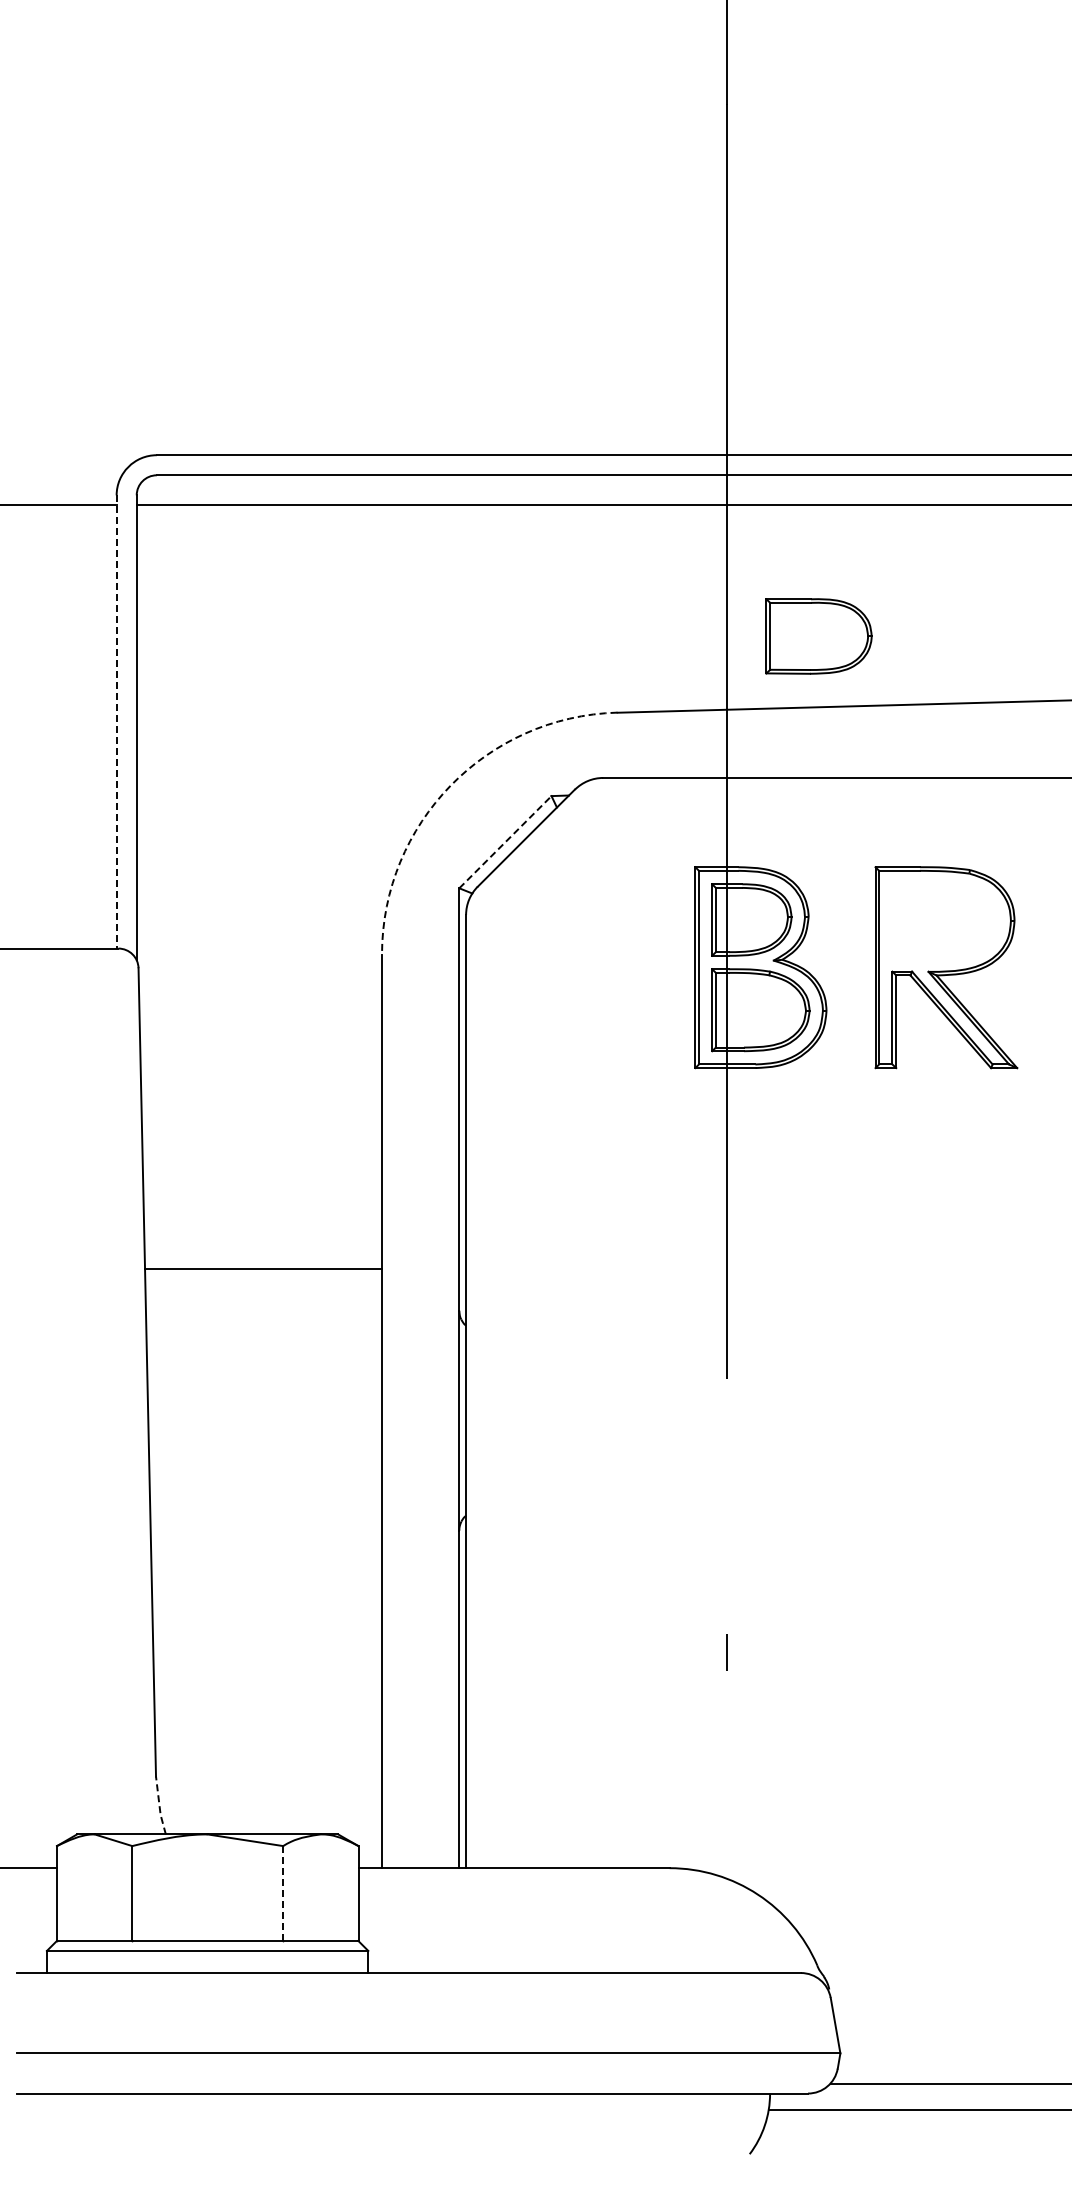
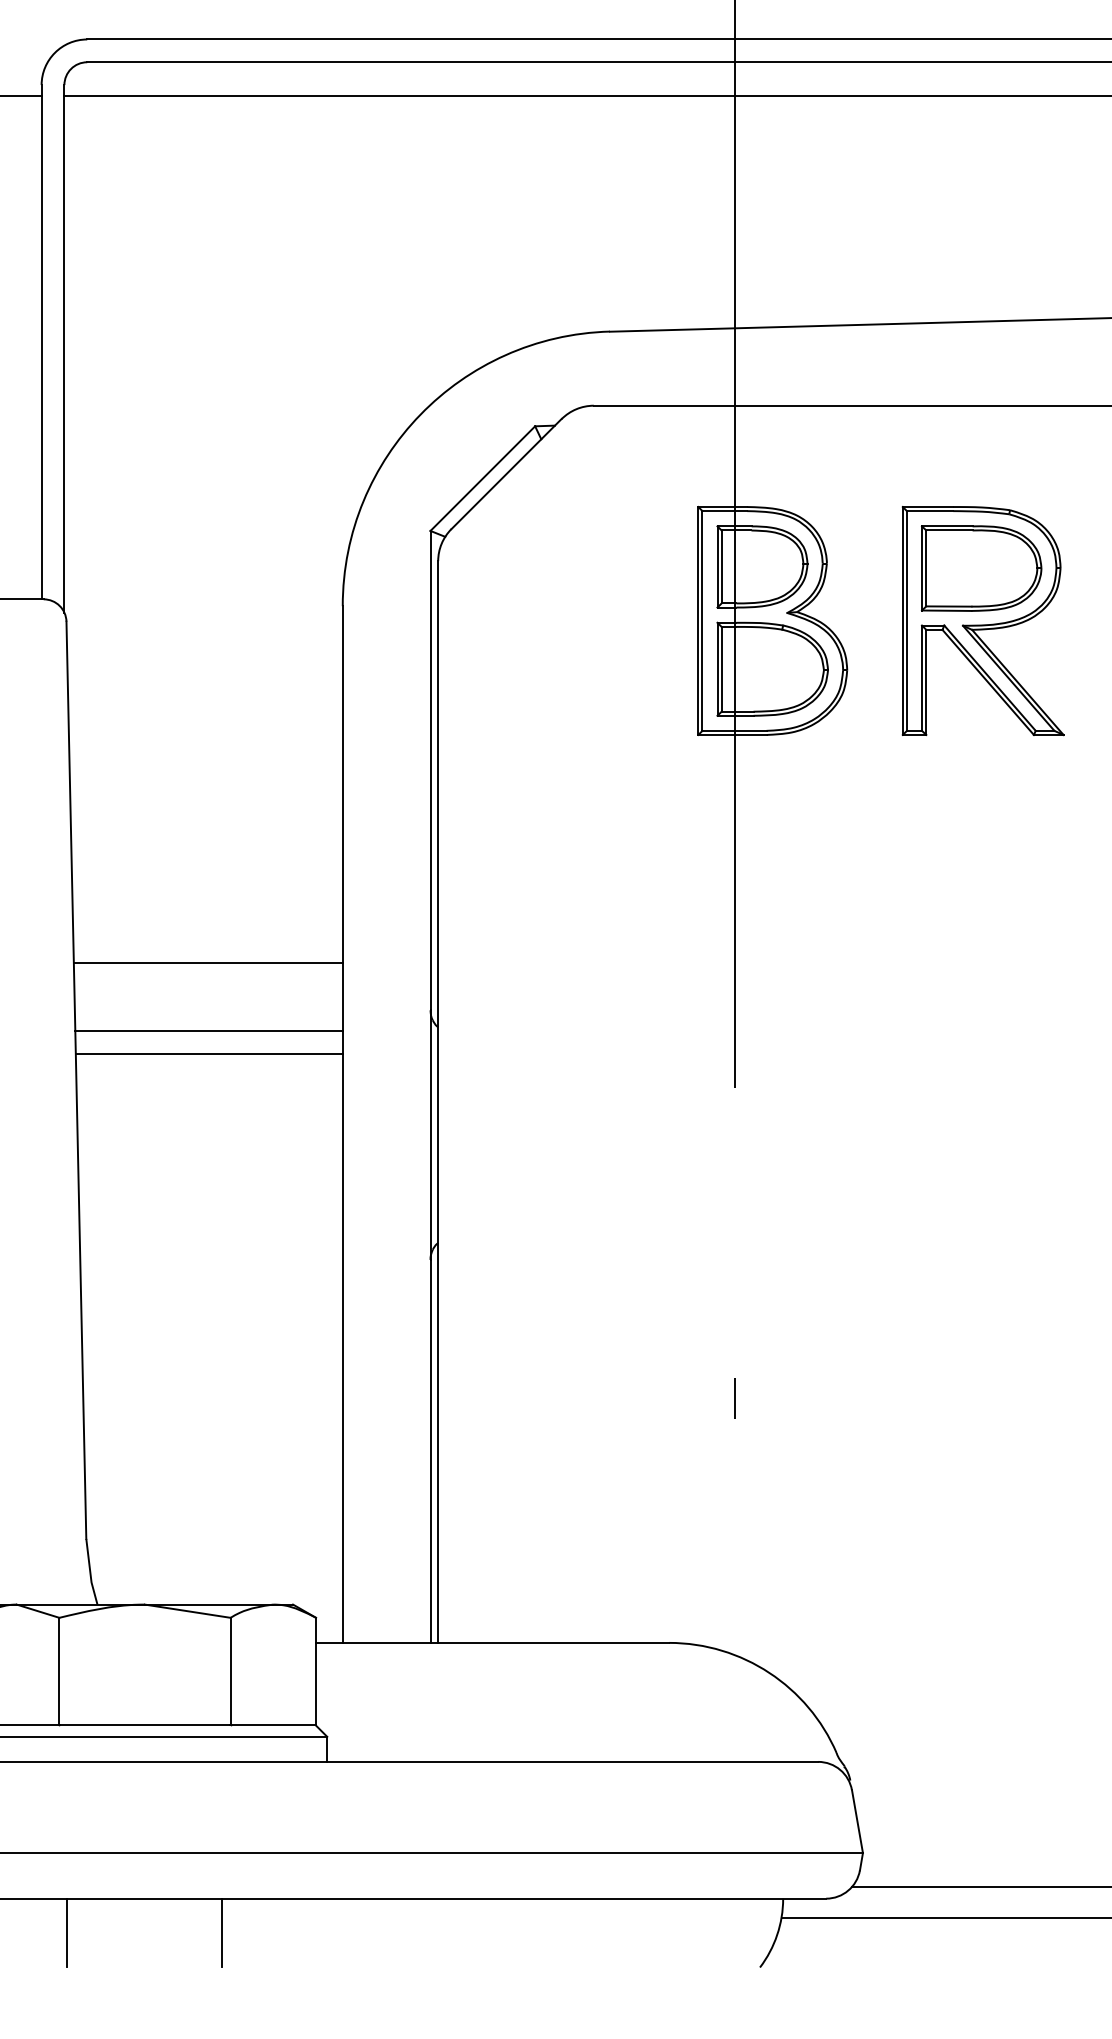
part: (818, 636) -> (981, 568), moved
line: (116, 721) -> (41, 341), dashed -> solid
arc: (450, 785) -> (420, 414), dashed -> solid
line: (505, 841) -> (482, 477), dashed -> solid
line: (264, 1329) -> (209, 1031), added
line: (264, 1349) -> (209, 1054), added
line: (159, 1806) -> (90, 1572), dashed -> solid
line: (283, 1892) -> (230, 1670), dashed -> solid
line: (139, 2123) -> (67, 1932), added
line: (275, 2123) -> (221, 1932), added

